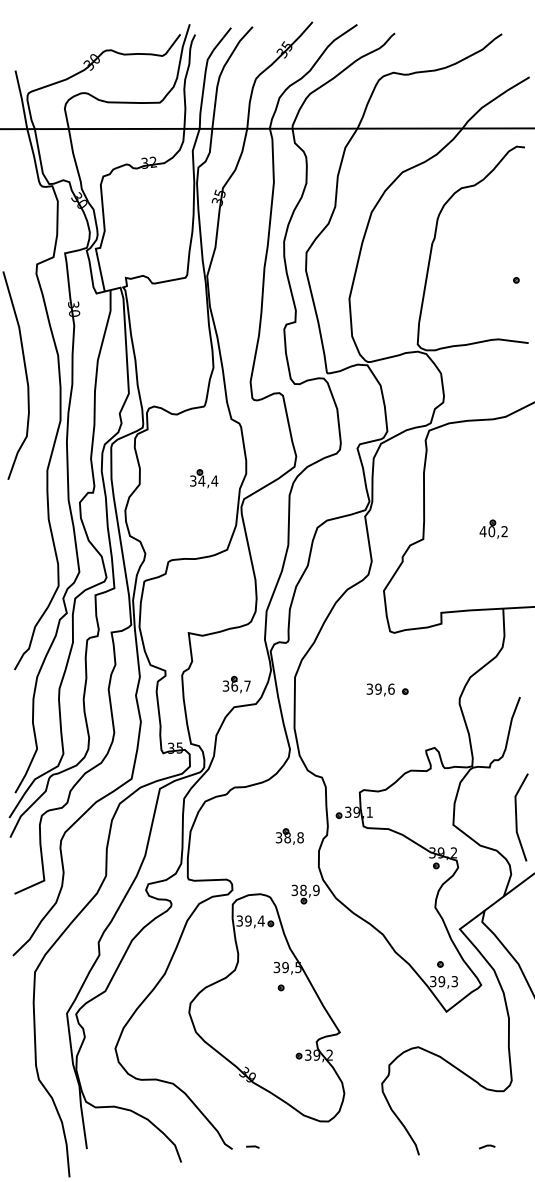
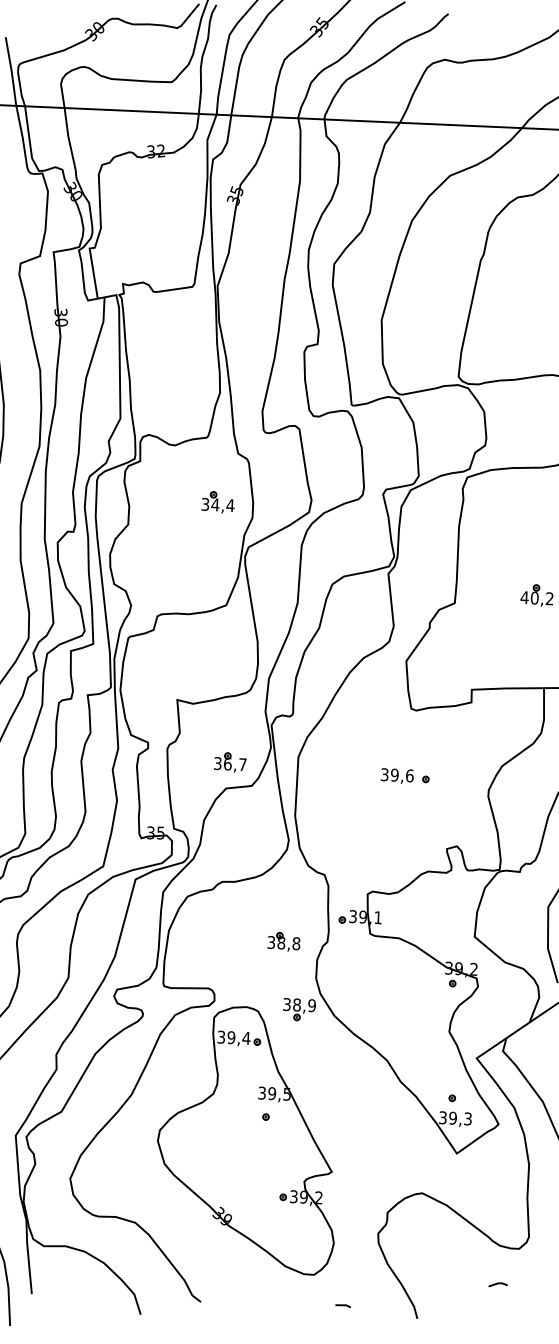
part: (204, 478) -> (218, 502), moved
line: (252, 1146) -> (342, 1305), moved
line: (487, 1146) -> (498, 1284), moved

